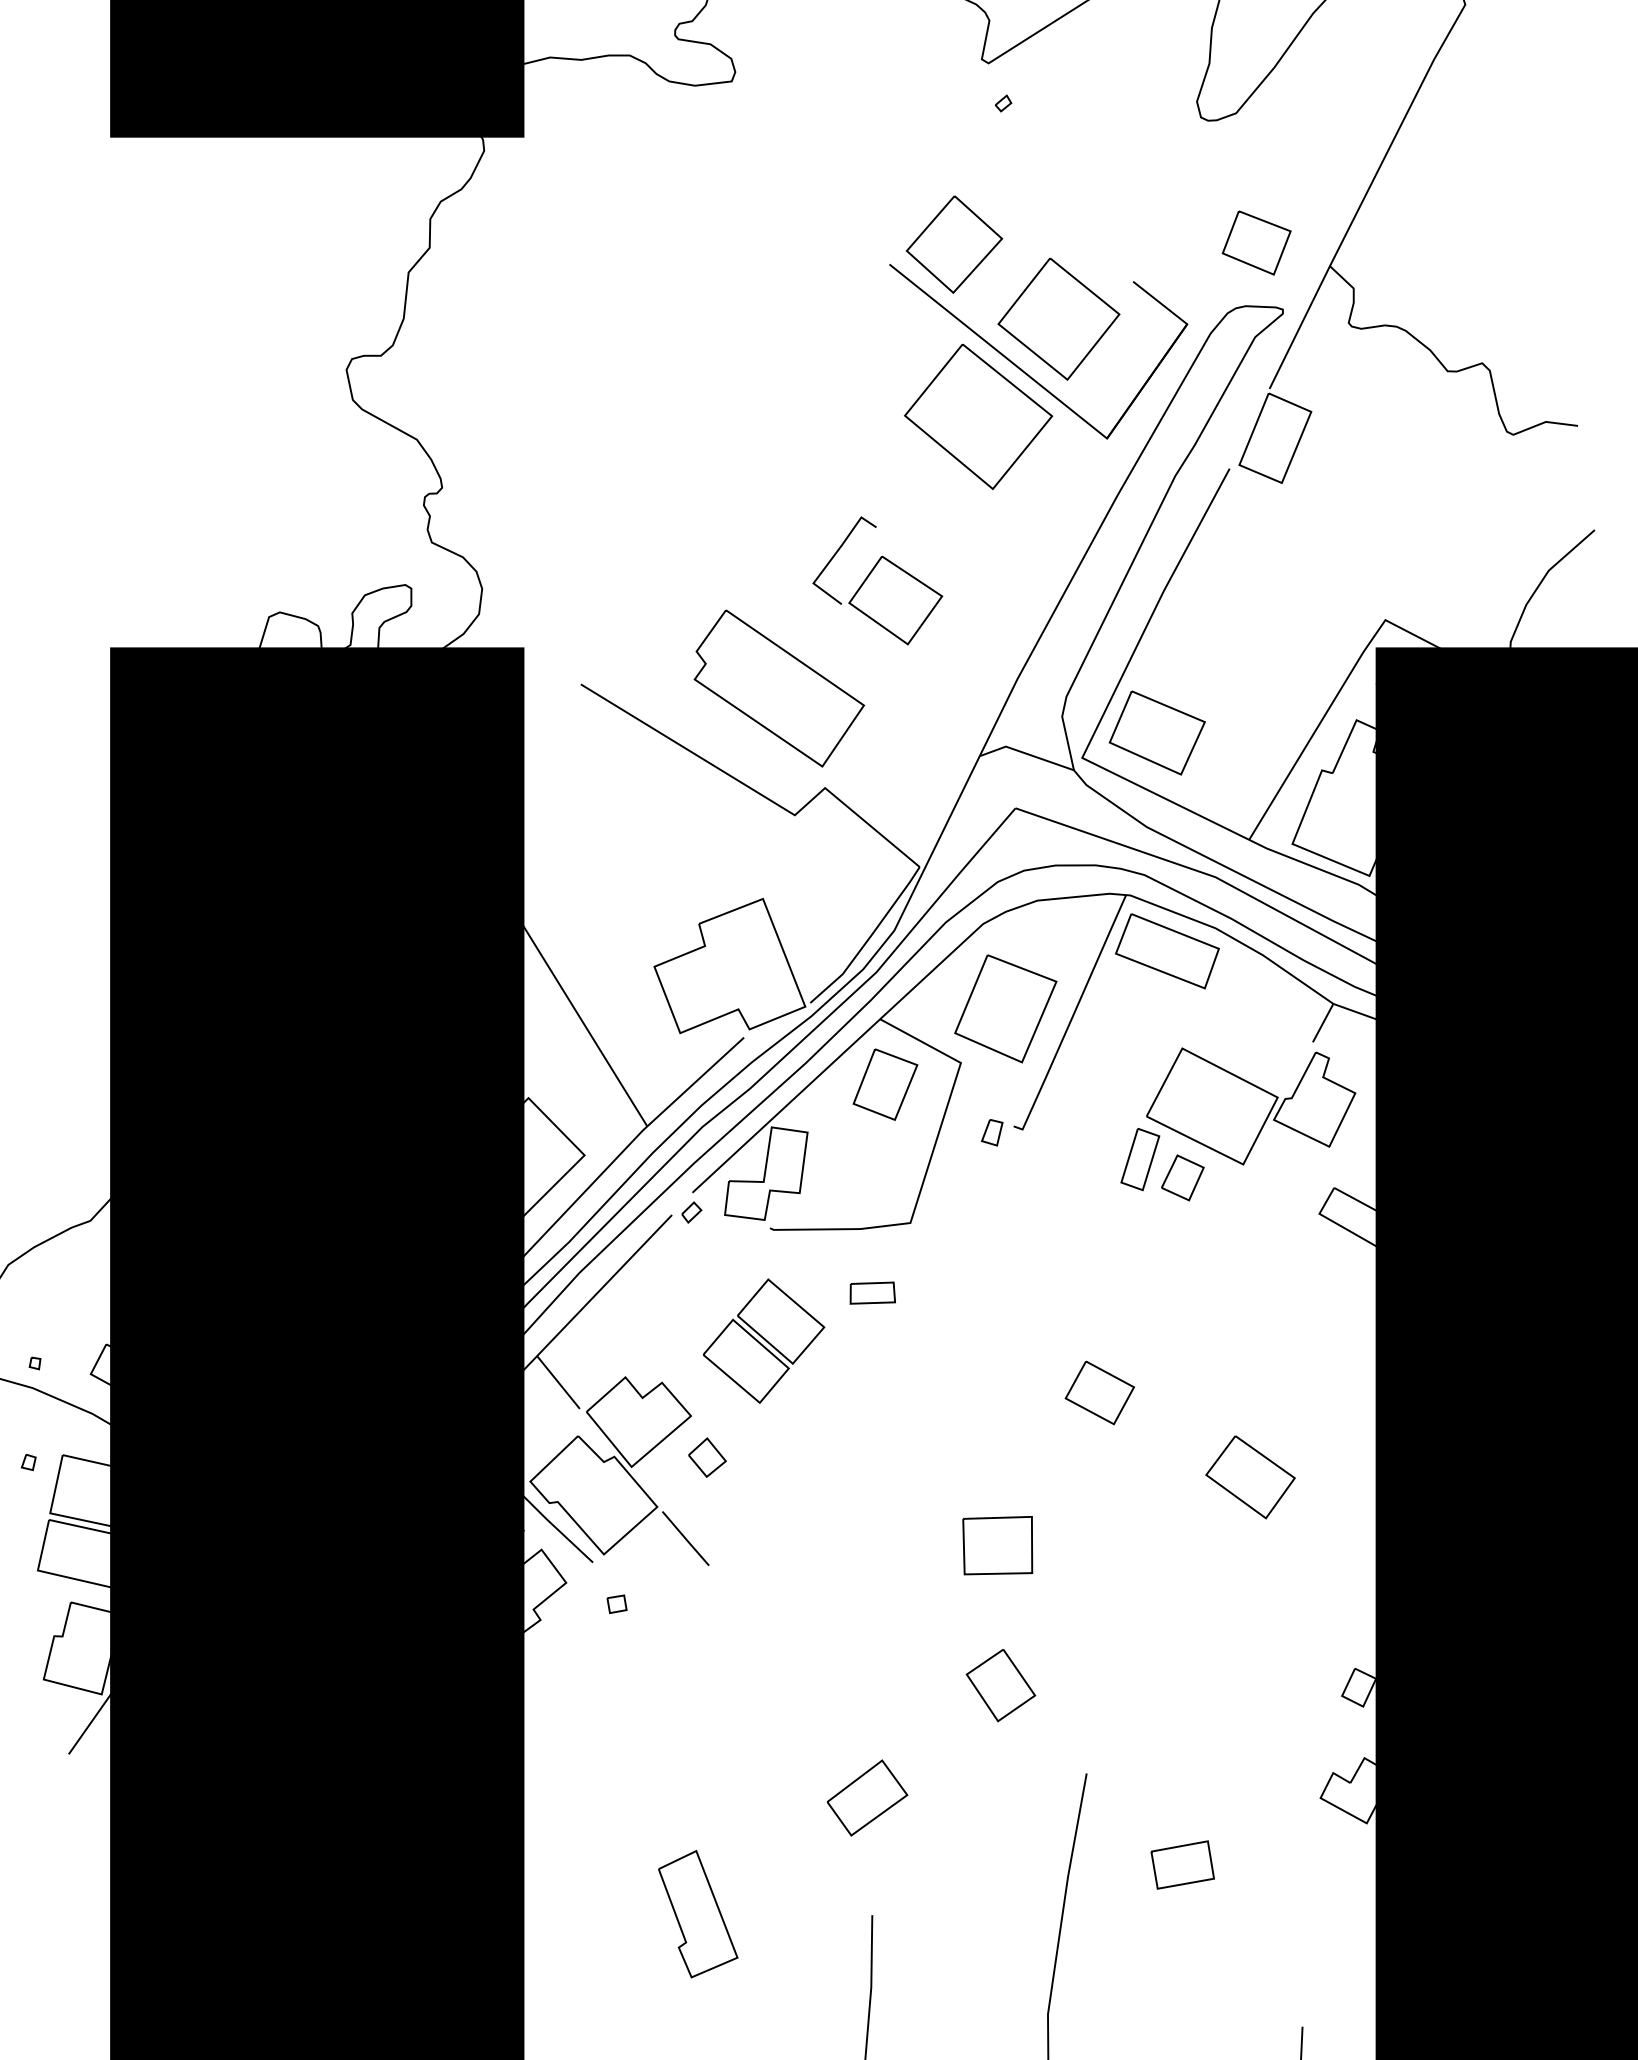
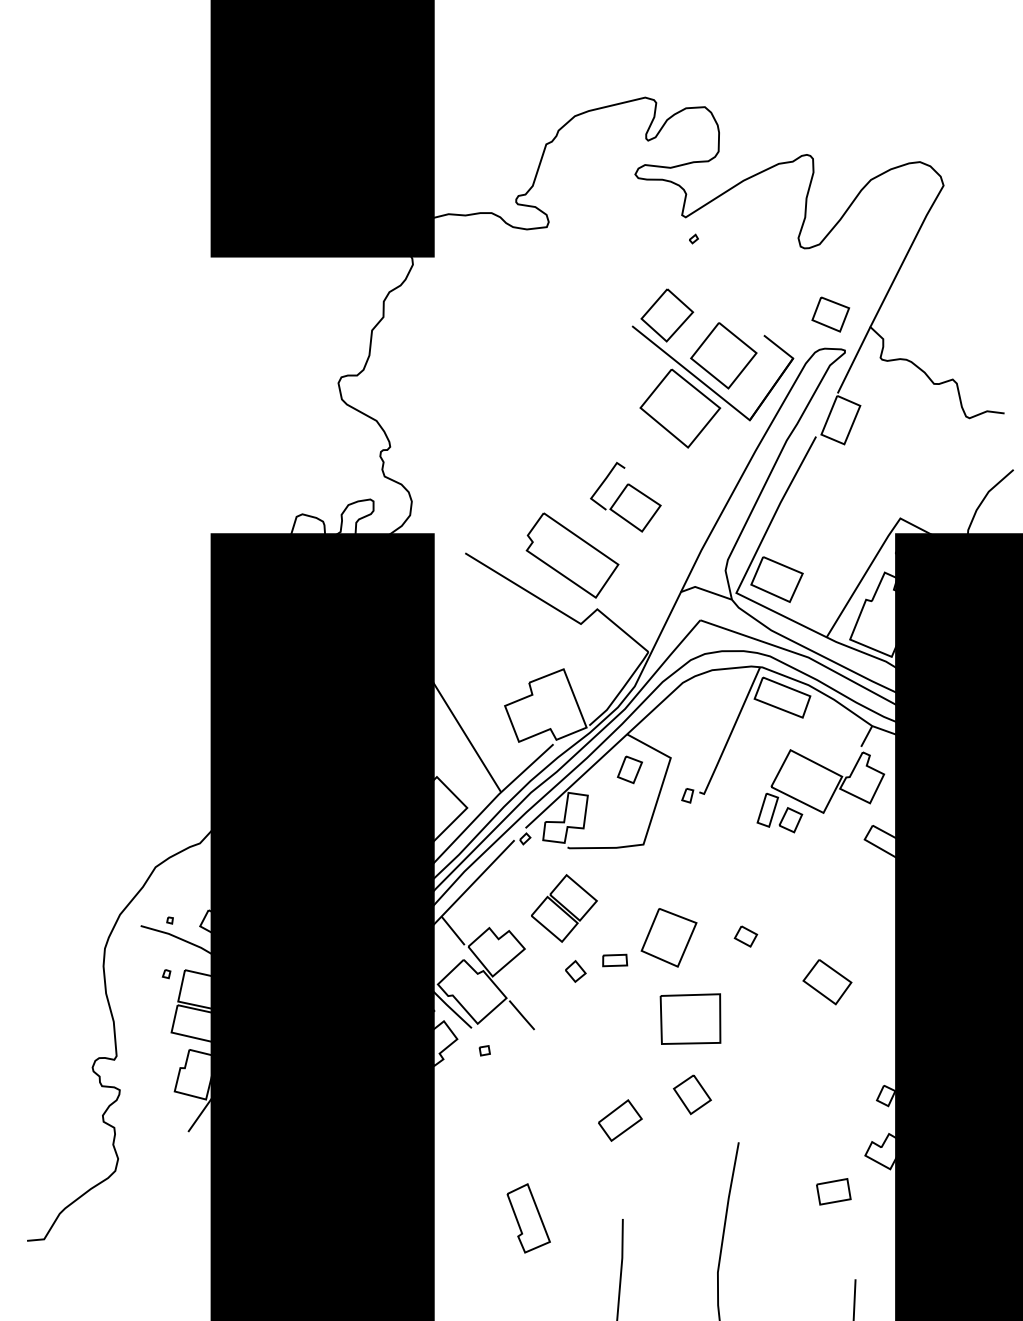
part: (1004, 1008) -> (668, 937), moved
part: (884, 1084) -> (629, 769), size x0.7
part: (873, 1293) -> (615, 960), moved
part: (1099, 1392) -> (745, 936), size x0.6
part: (707, 1457) -> (575, 971), moved
part: (997, 1544) -> (690, 1018), size x1.6
part: (867, 1797) -> (620, 1120), moved
part: (1182, 1864) -> (833, 1191), moved

